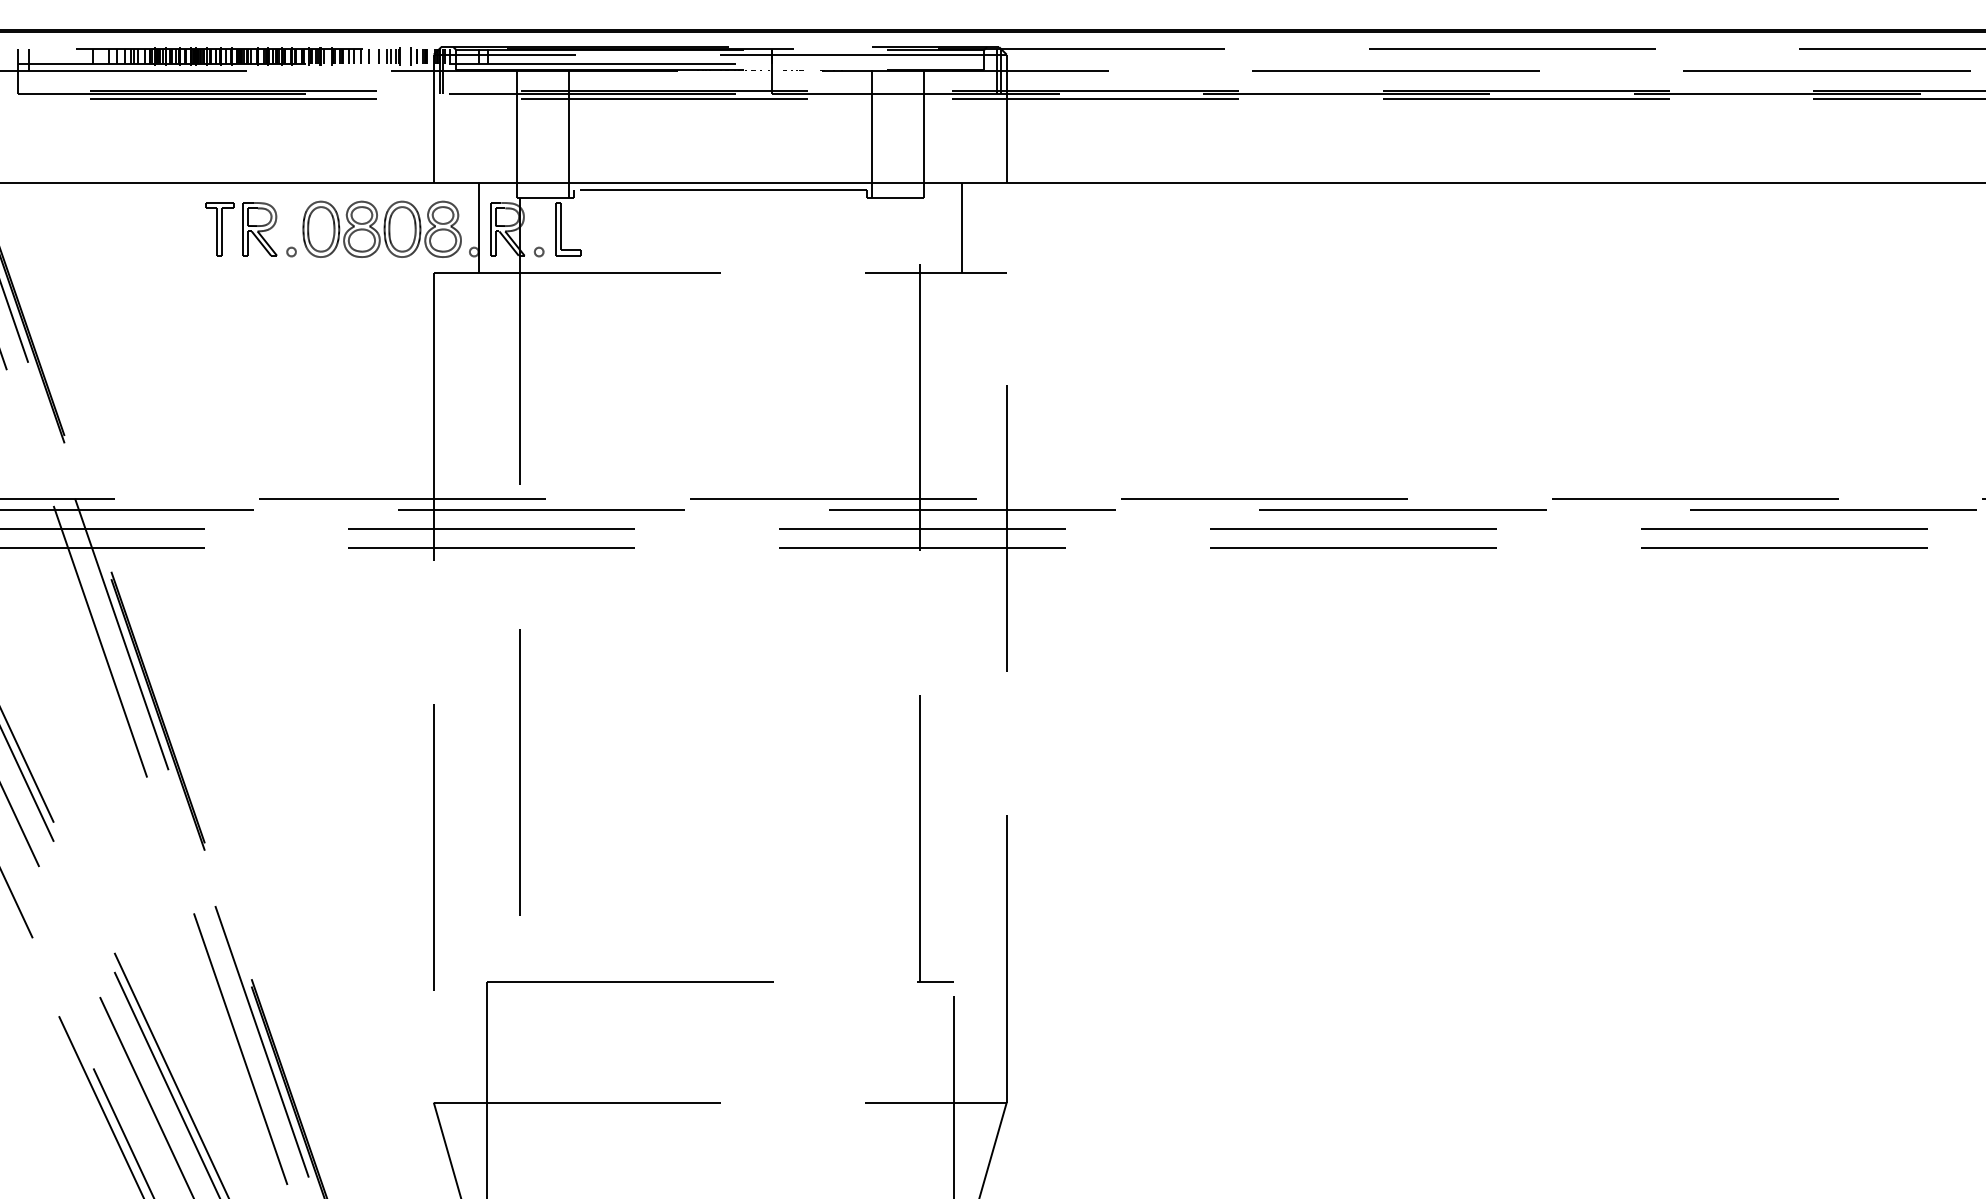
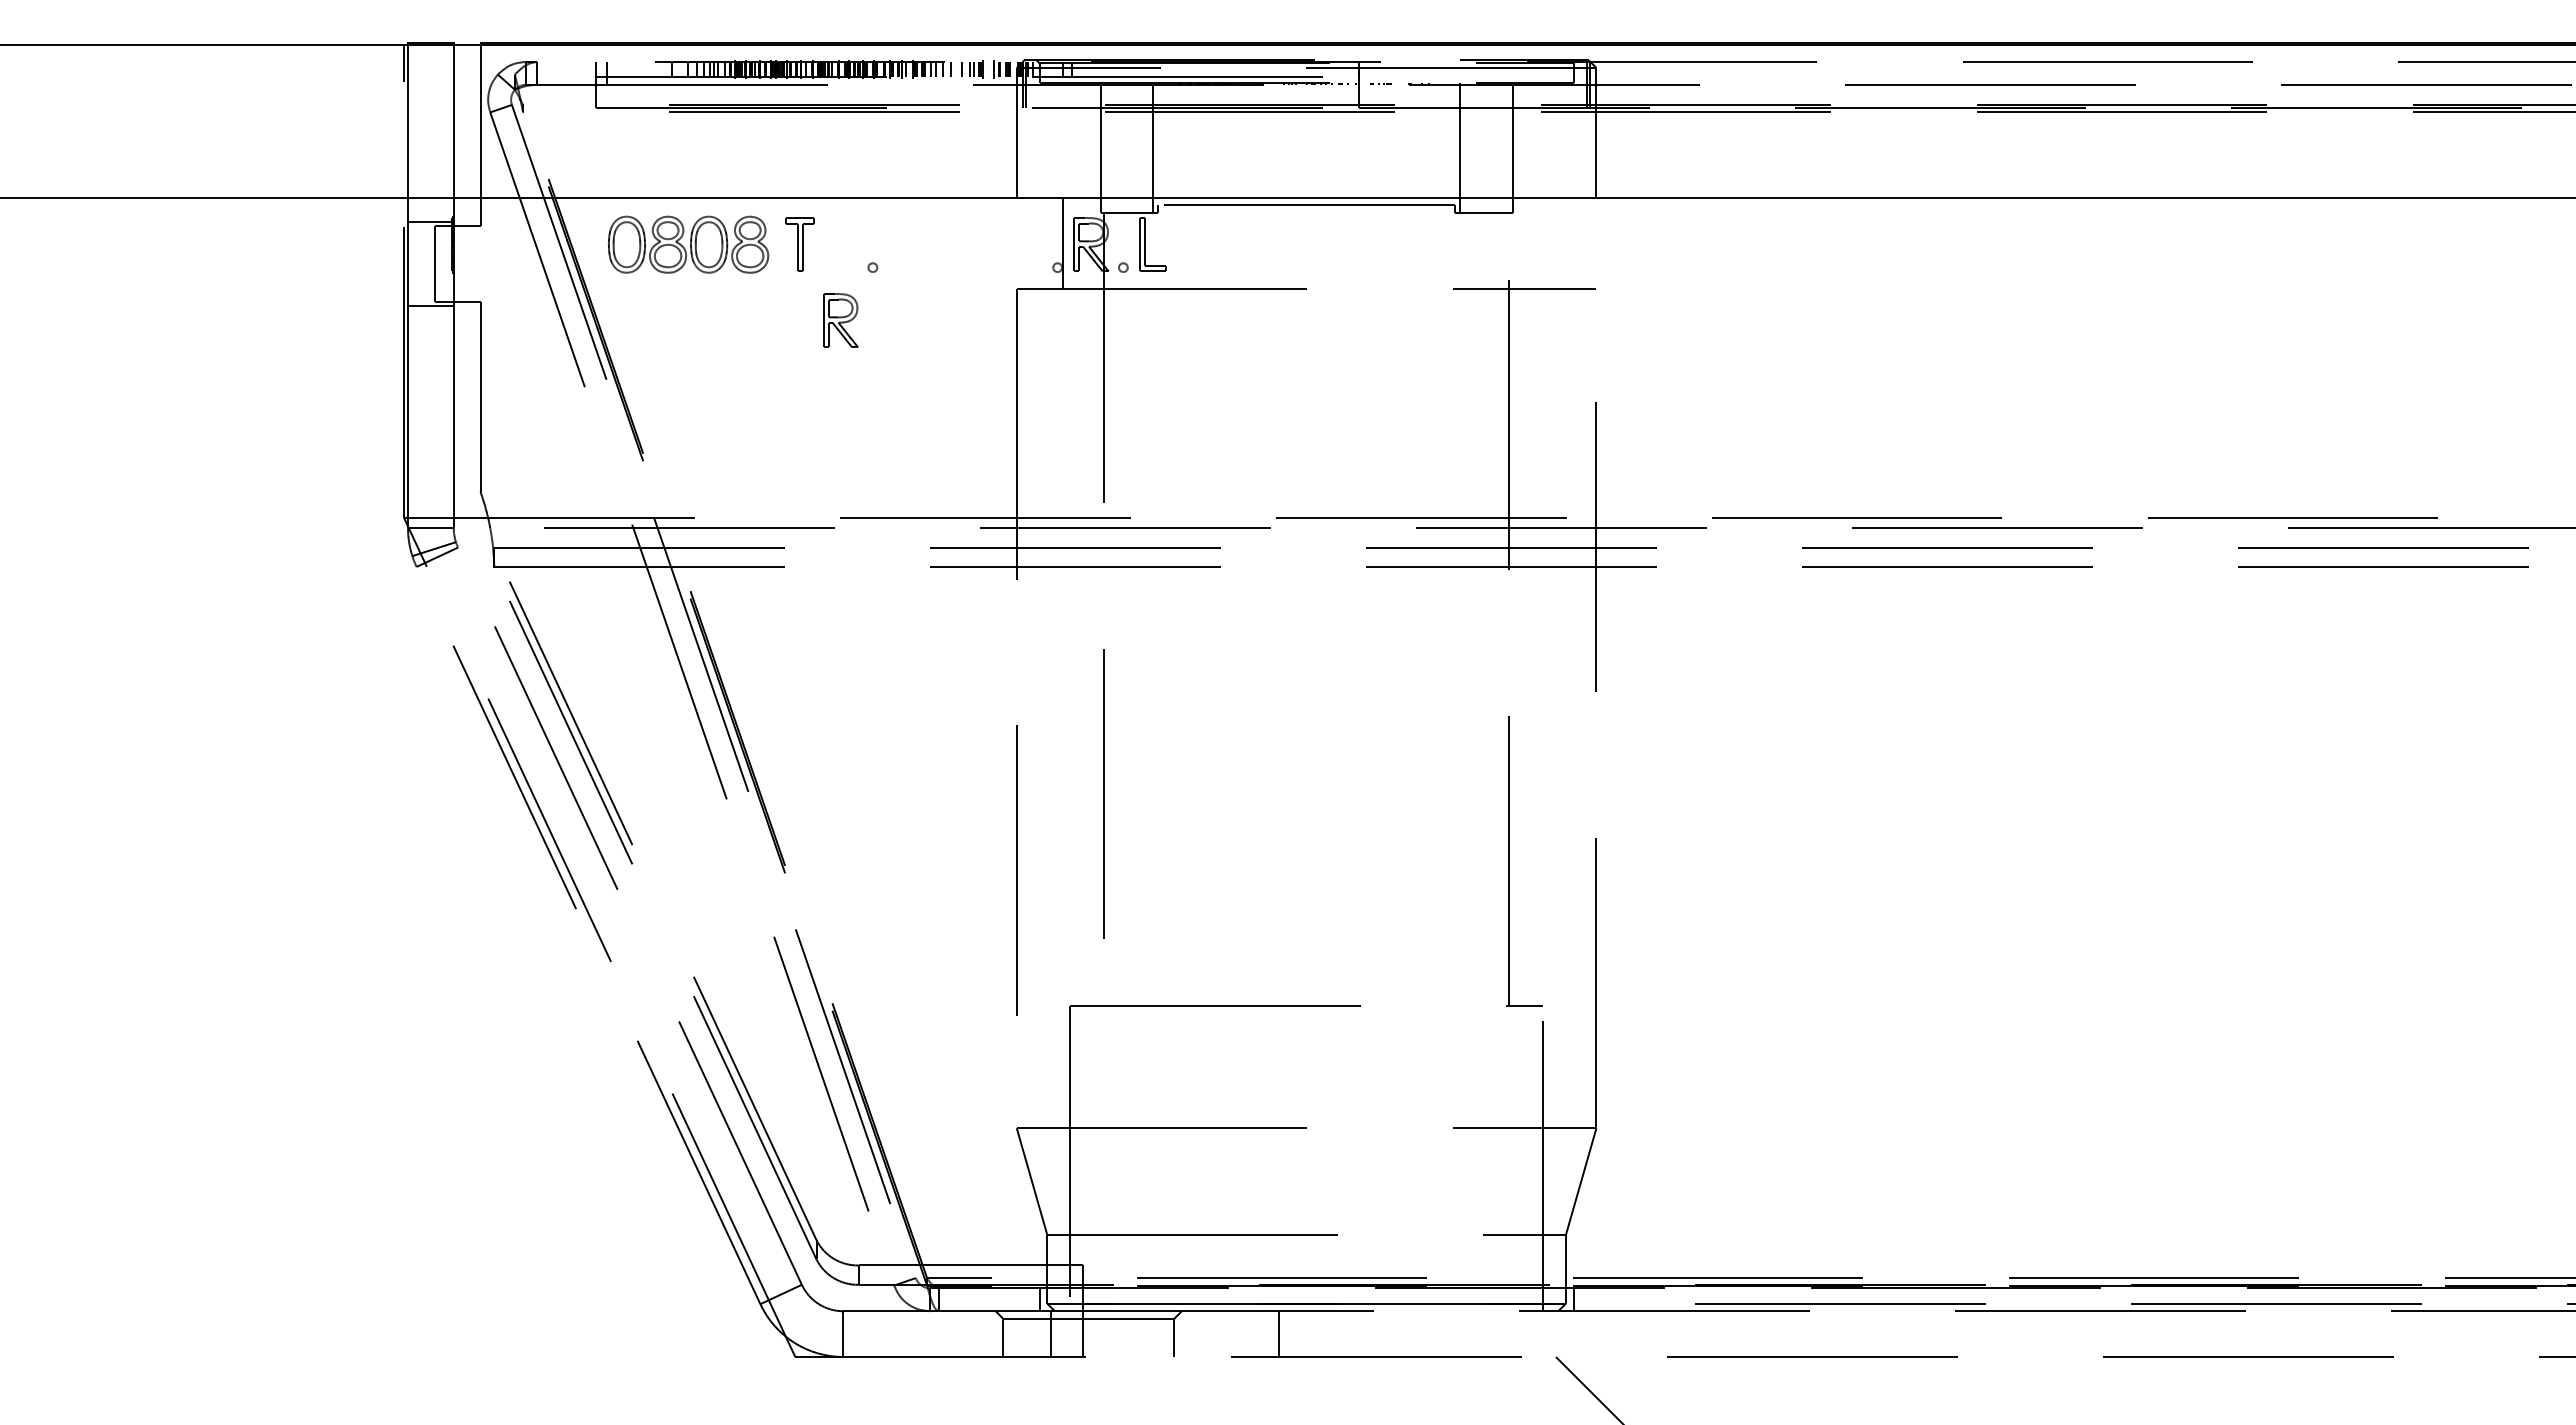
line: (961, 228) -> (1550, 243), removed
part: (259, 229) -> (840, 320), moved
part: (382, 229) -> (688, 244), moved

